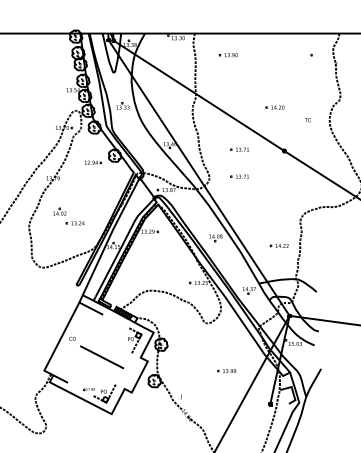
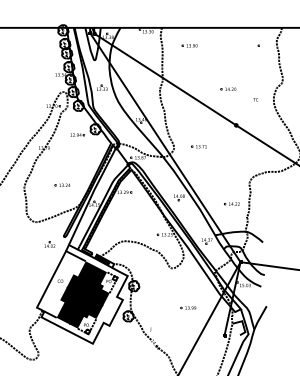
part: (239, 149) -> (198, 124), removed
part: (59, 211) -> (49, 244), moved
fill: (99, 355) -> (82, 295), added

